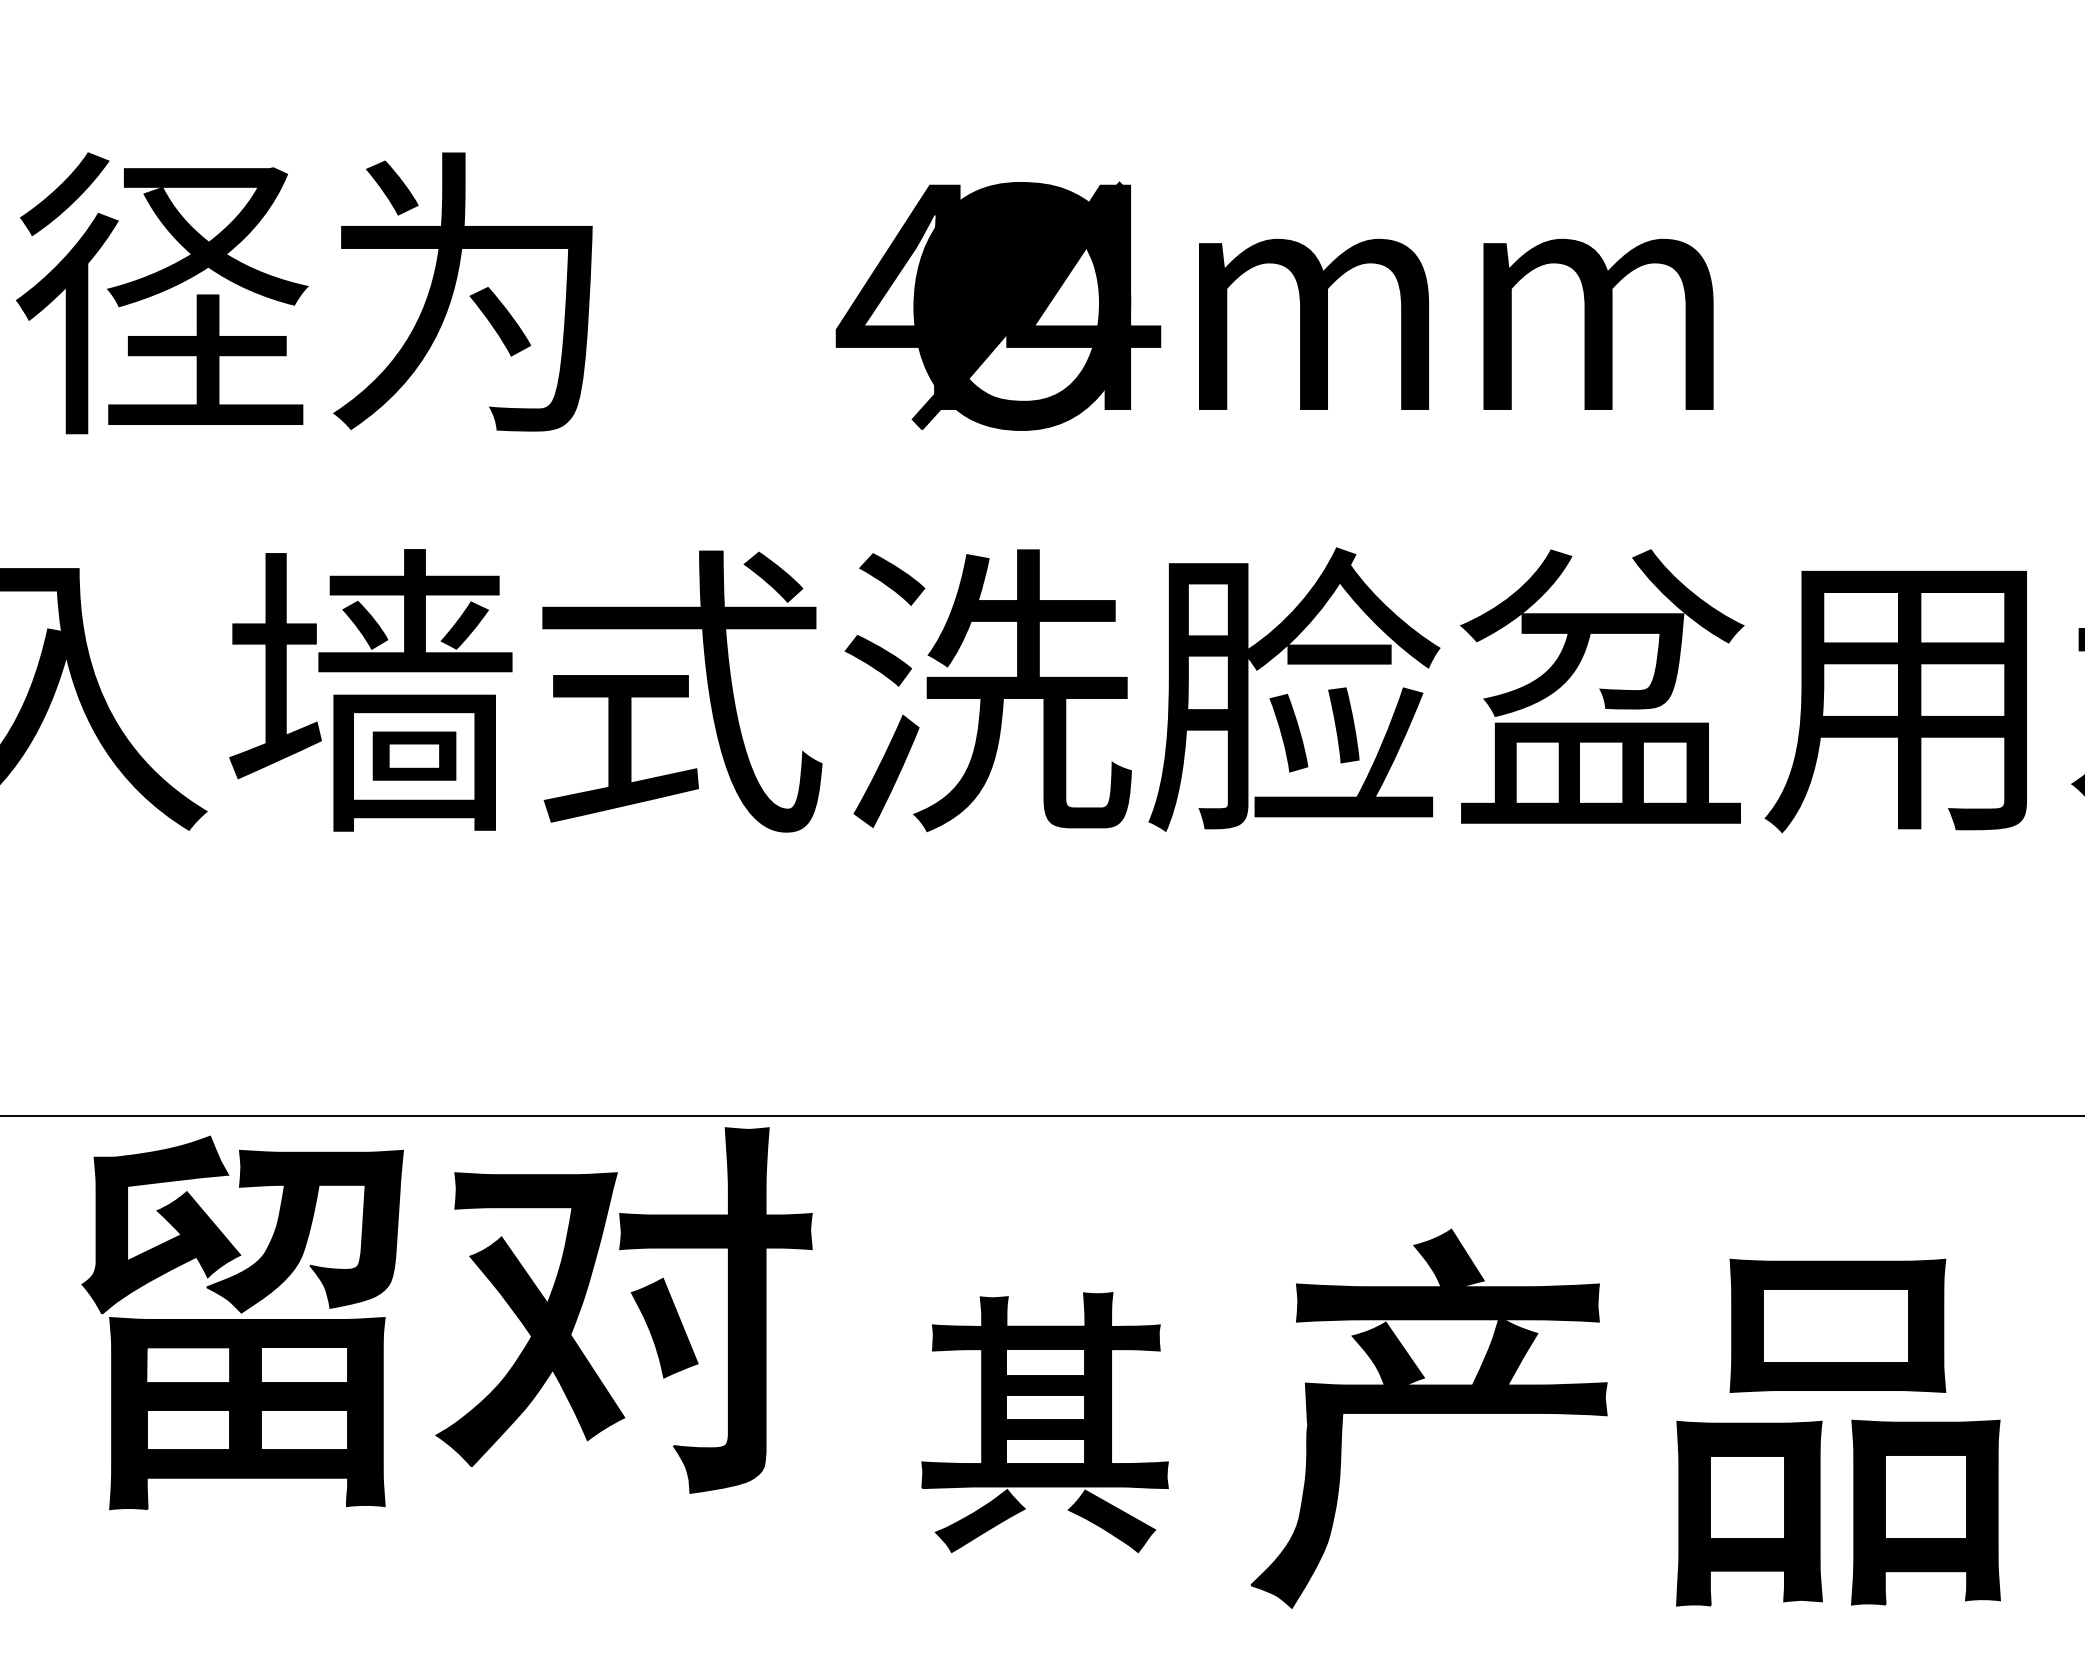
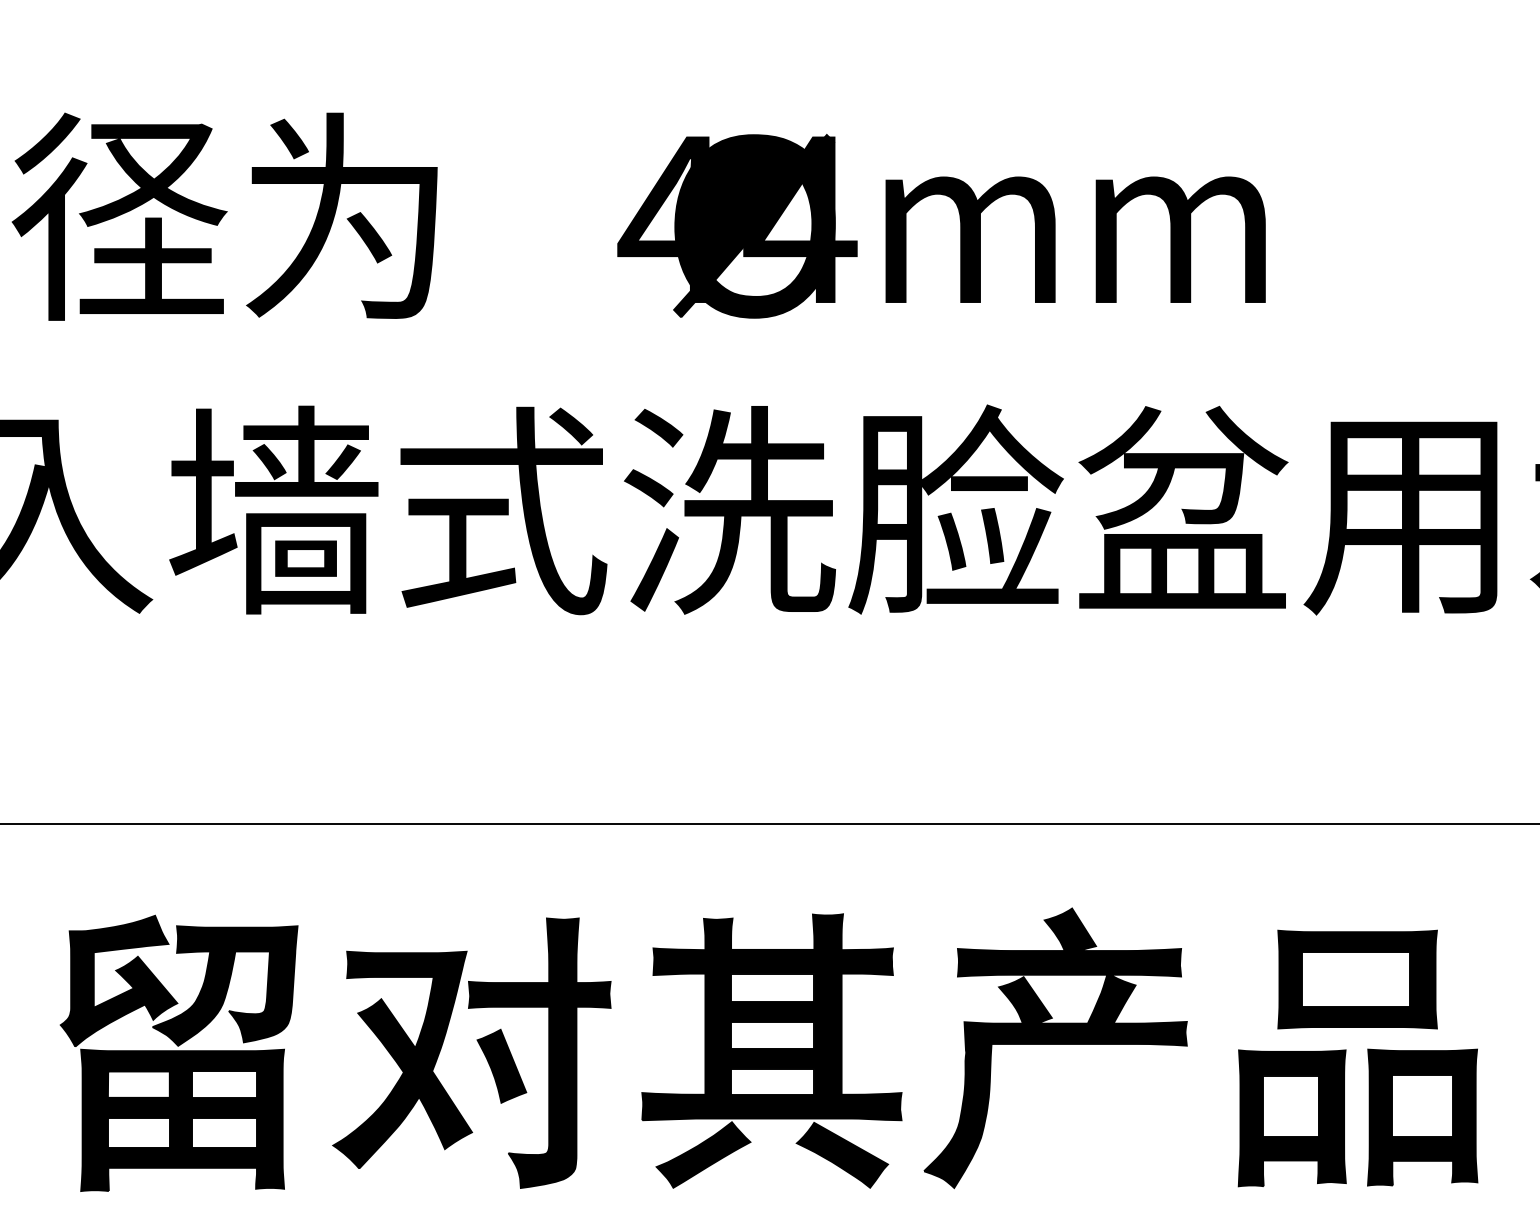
part: (634, 1301) -> (479, 1046), moved
part: (241, 1321) -> (178, 1052), moved
part: (1044, 1421) -> (771, 1050), size x1.43

